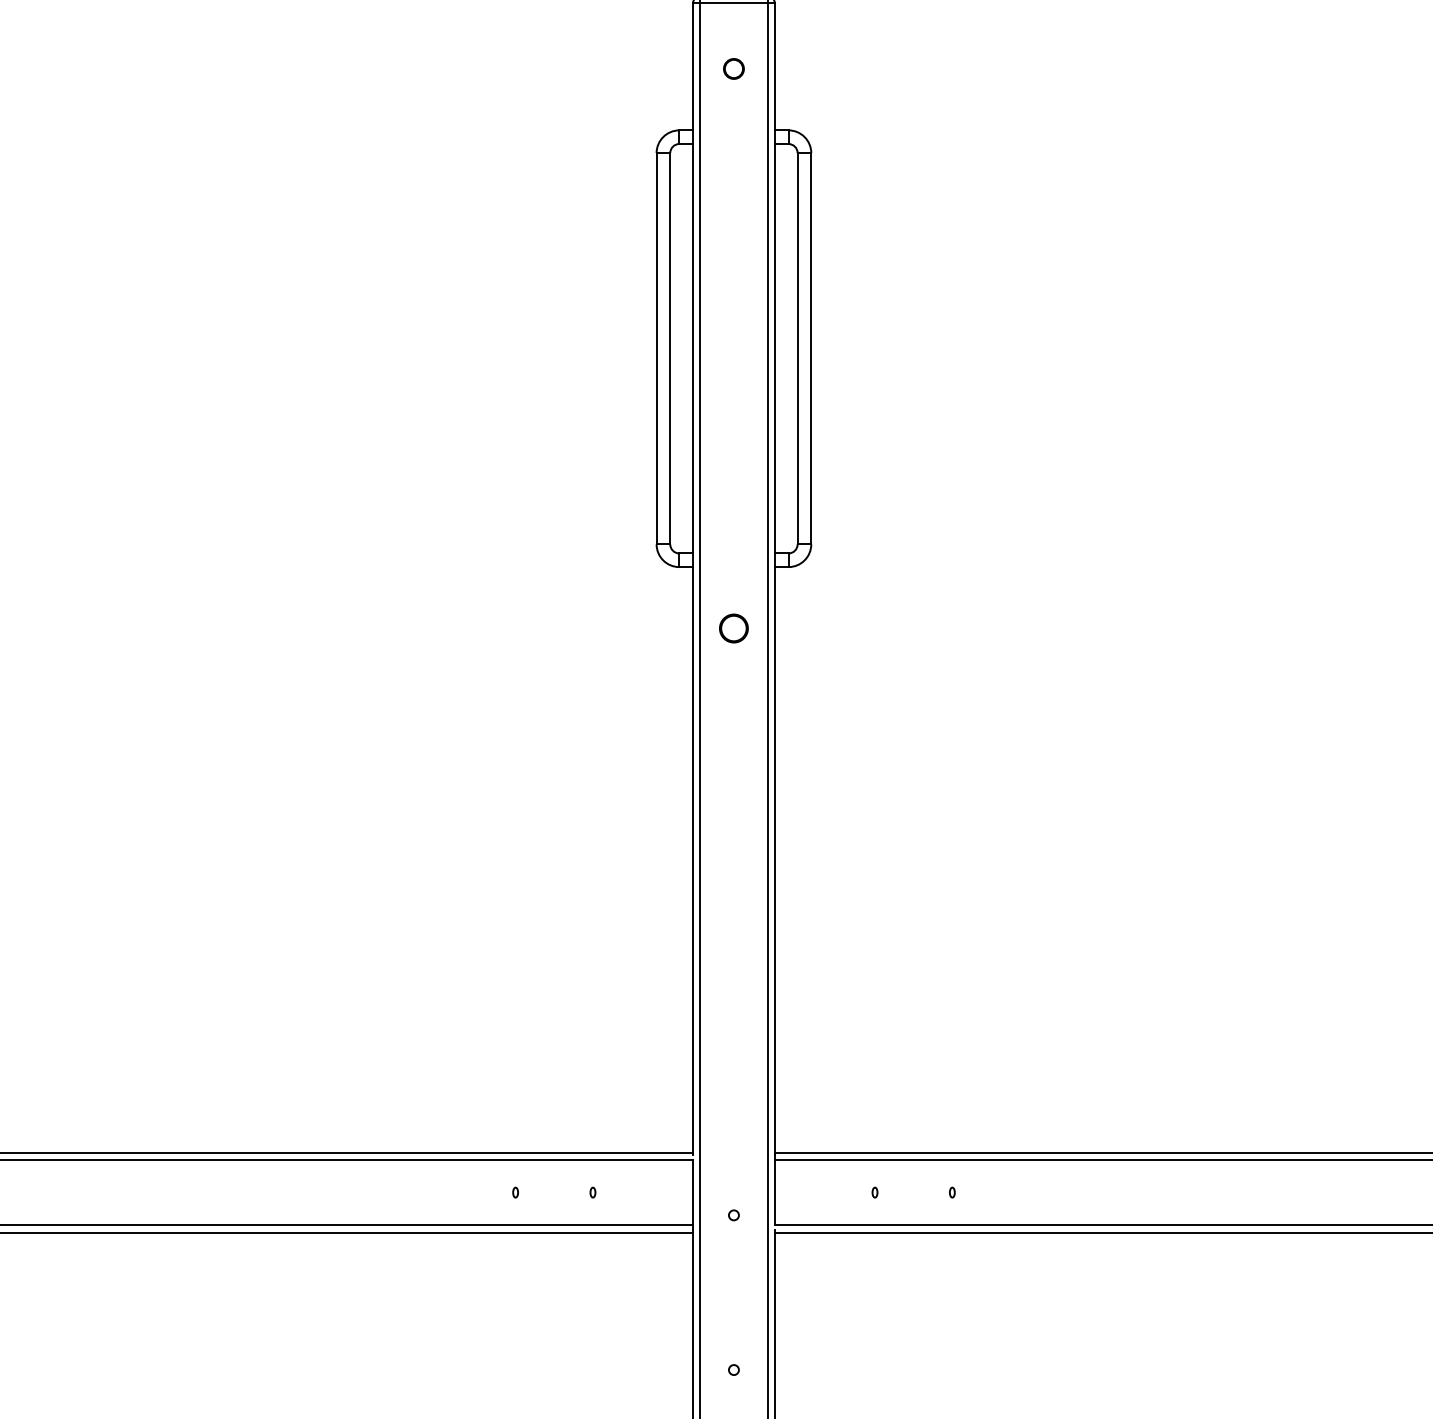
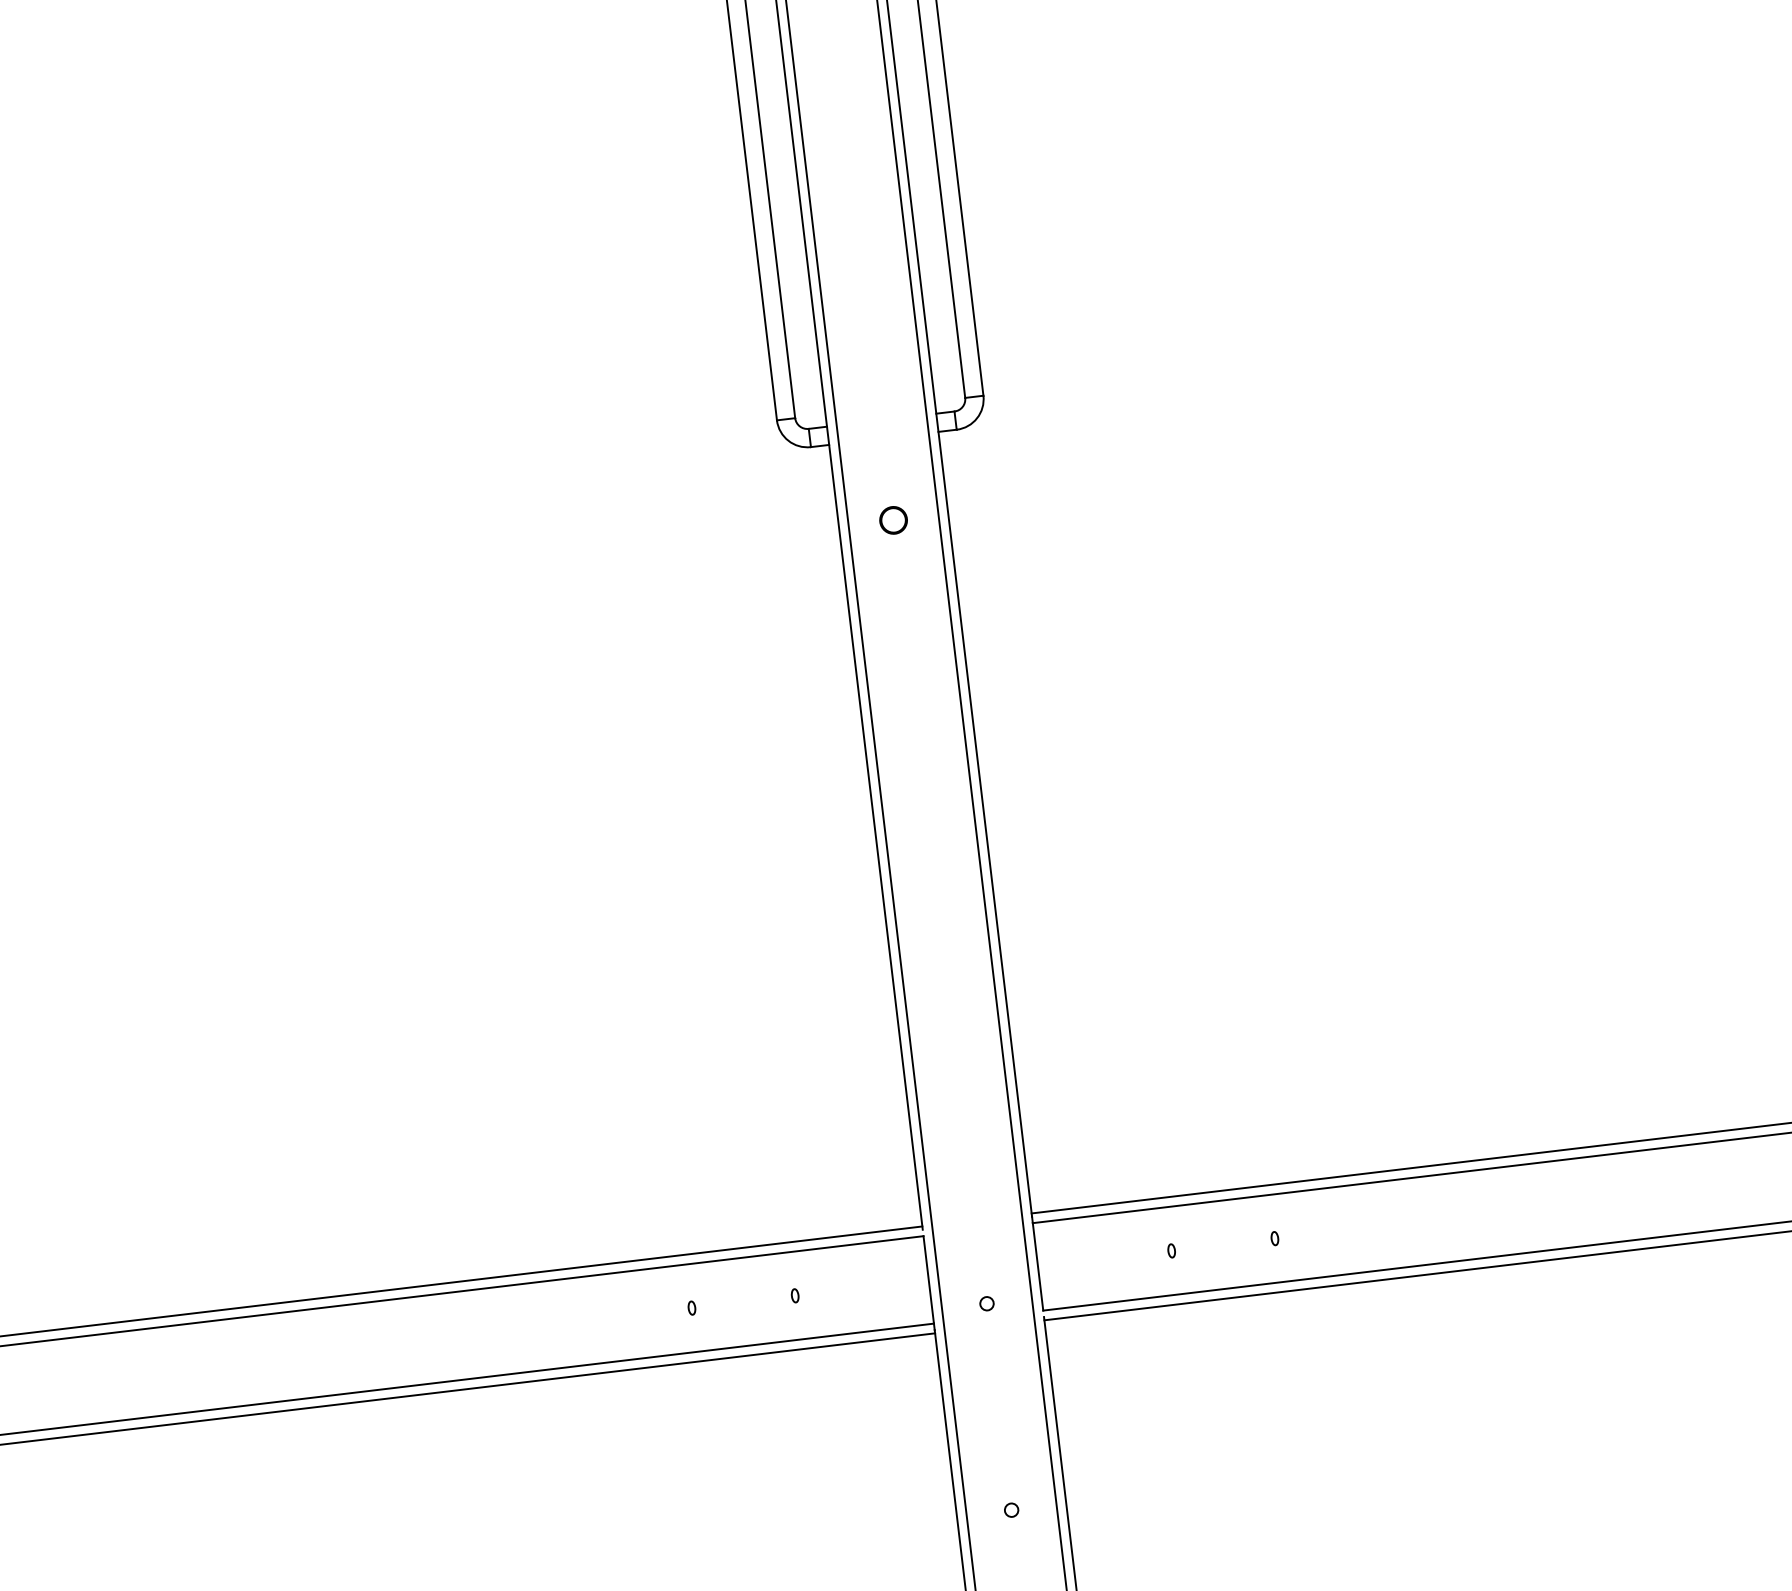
circle: (733, 628) -> (892, 520), size x0.71

